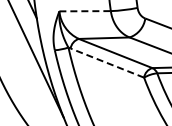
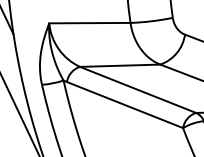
line: (85, 11) -> (90, 23), dashed -> solid
line: (107, 63) -> (125, 105), dashed -> solid

